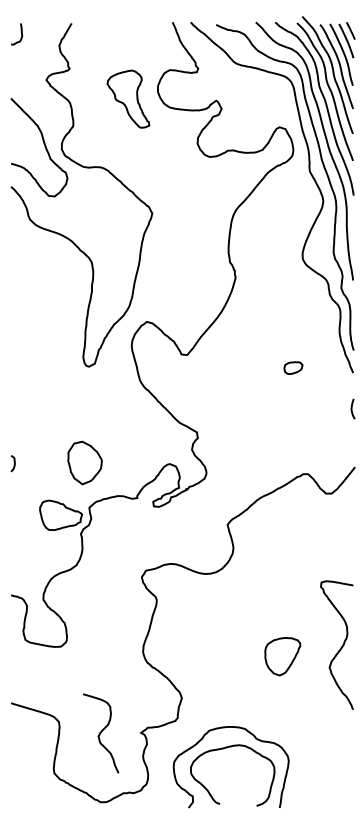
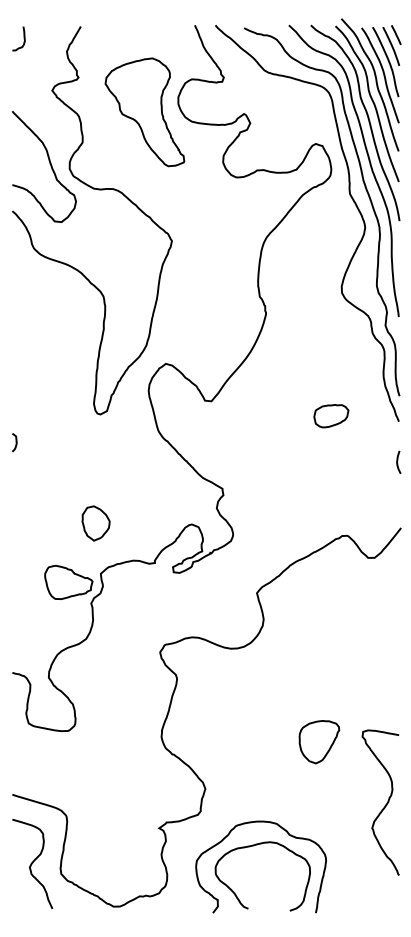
part: (128, 98) -> (145, 111), size x1.67
part: (293, 367) -> (331, 415), size x1.67
curve: (13, 462) -> (15, 441), moved
part: (85, 463) -> (96, 523), size x0.71
curve: (340, 647) -> (384, 805), moved
curve: (101, 733) -> (33, 864), moved

